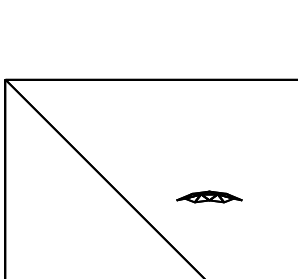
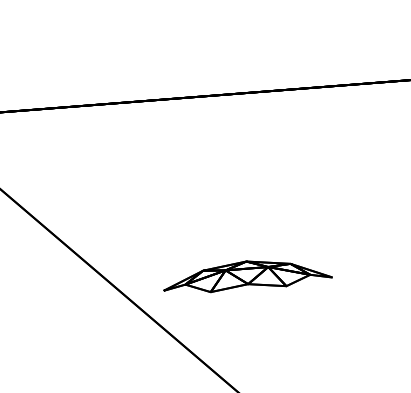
part: (209, 196) -> (247, 274), size x1.67

